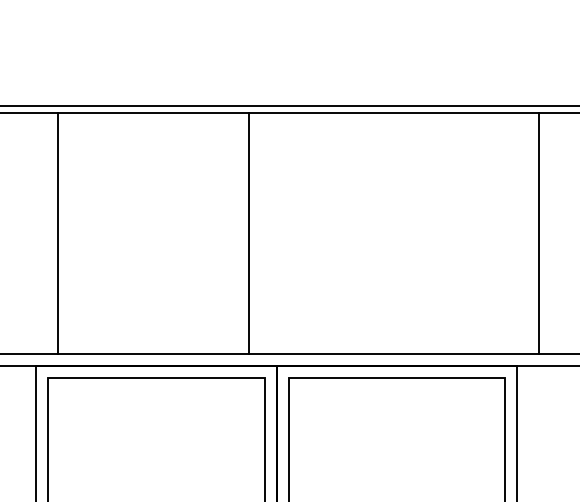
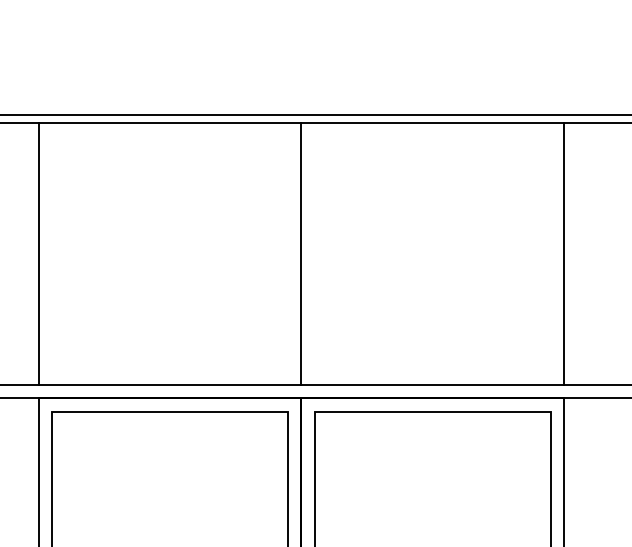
line: (57, 232) -> (38, 253), moved
line: (248, 232) -> (301, 253), moved
line: (539, 232) -> (563, 253), moved

